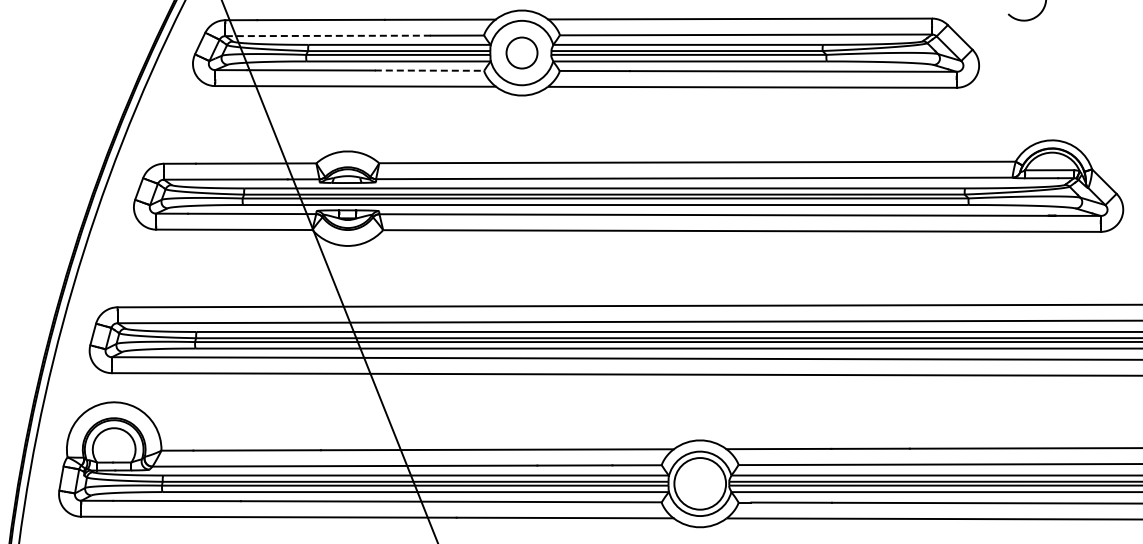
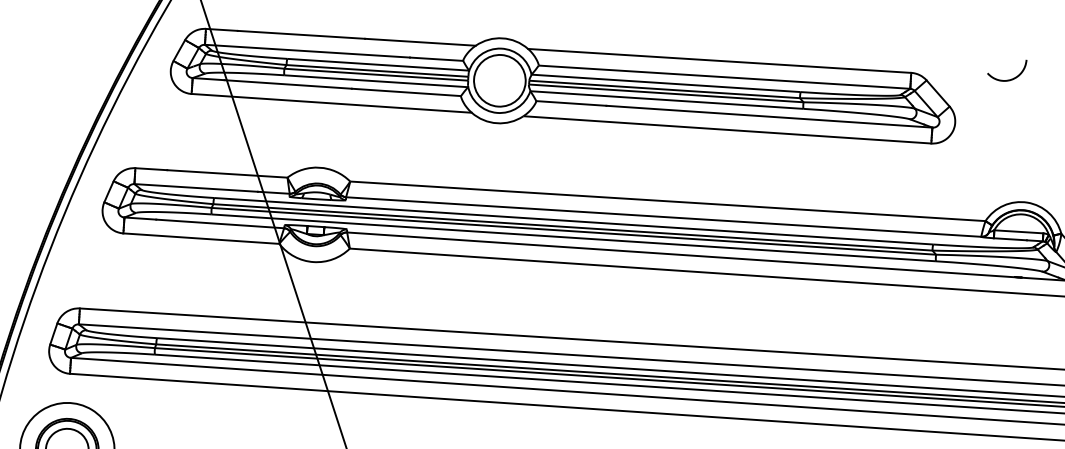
line: (328, 35) -> (307, 50), dashed -> solid
circle: (521, 52) -> (499, 80), size x1.67
line: (429, 70) -> (406, 92), dashed -> solid

